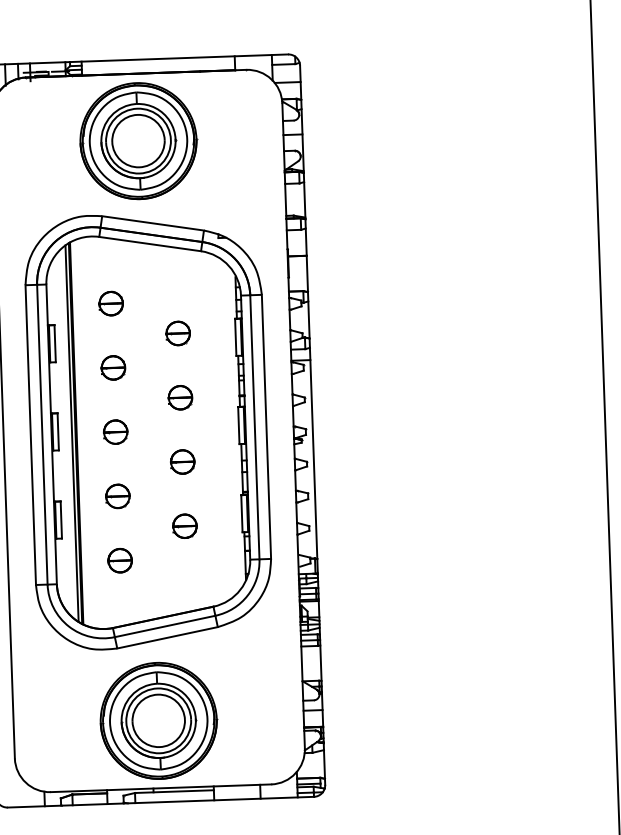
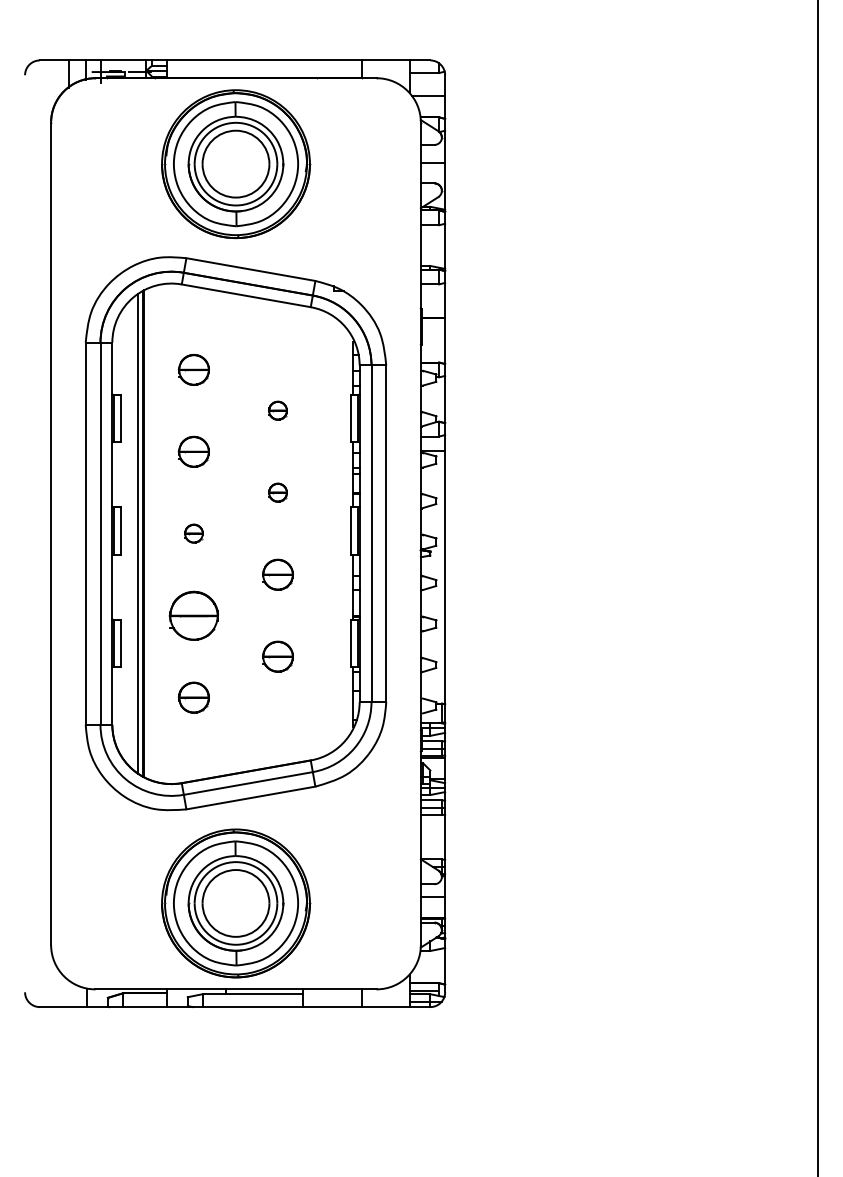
part: (177, 333) -> (277, 410), size x0.6
part: (180, 397) -> (277, 492), size x0.6
part: (115, 431) -> (193, 533), size x0.6
part: (117, 496) -> (193, 615), size x1.6

